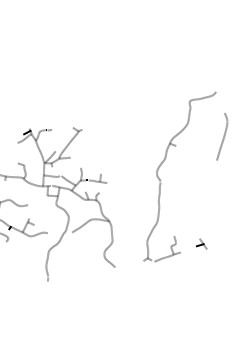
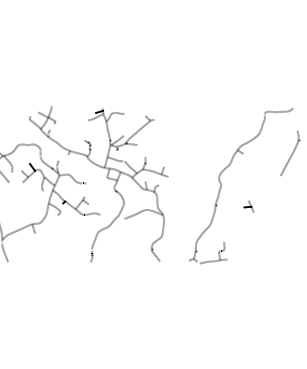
part: (200, 244) -> (248, 206), moved

